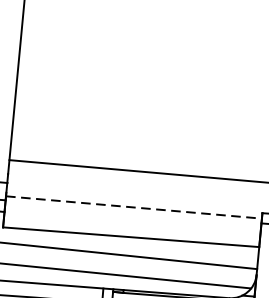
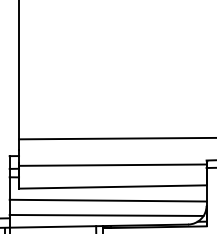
line: (133, 207) -> (112, 165), dashed -> solid

